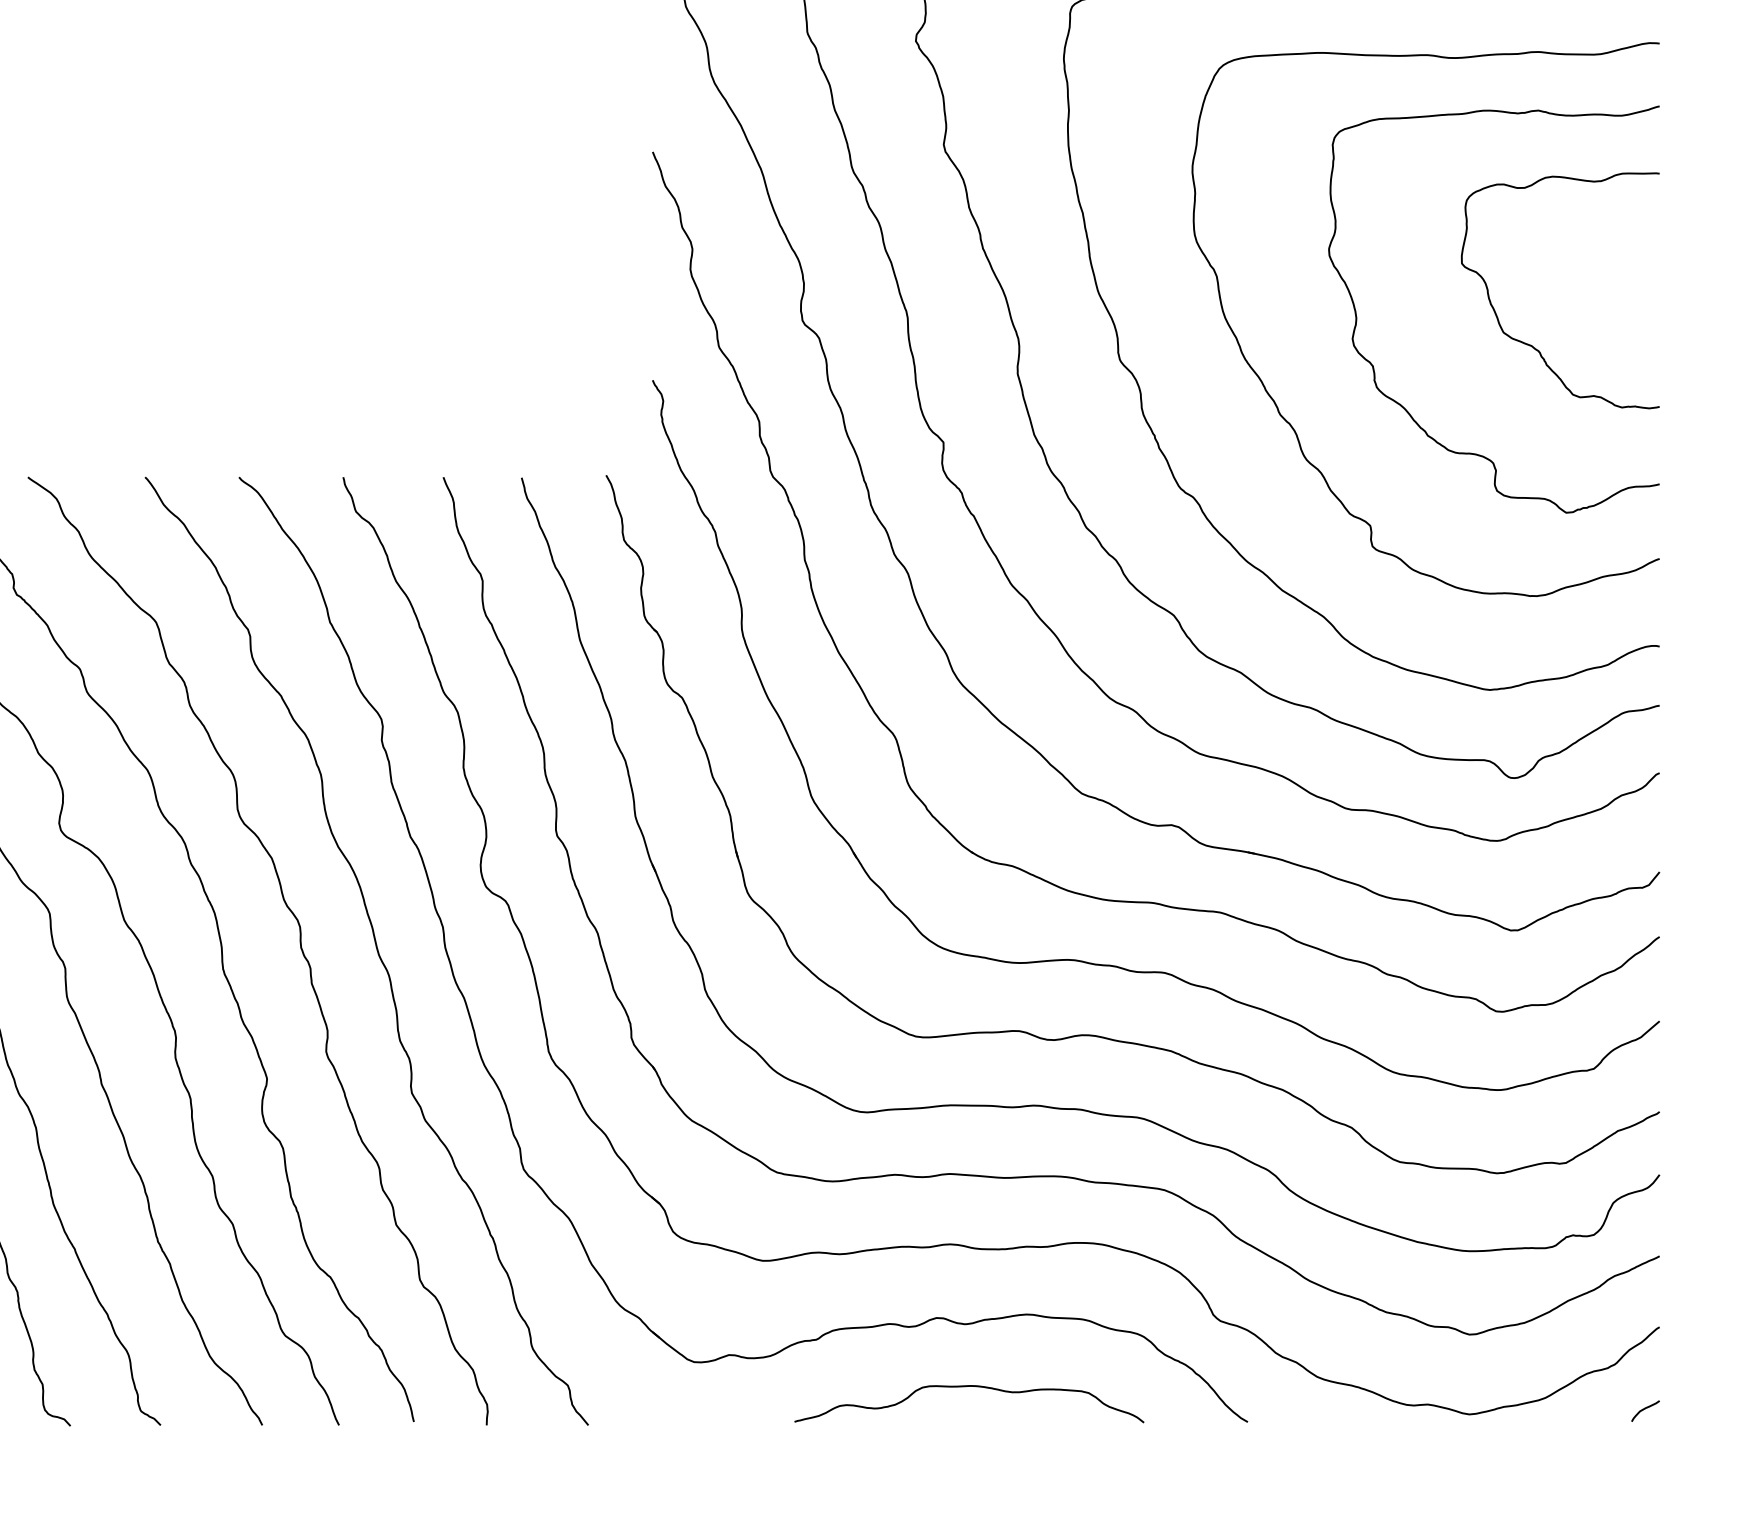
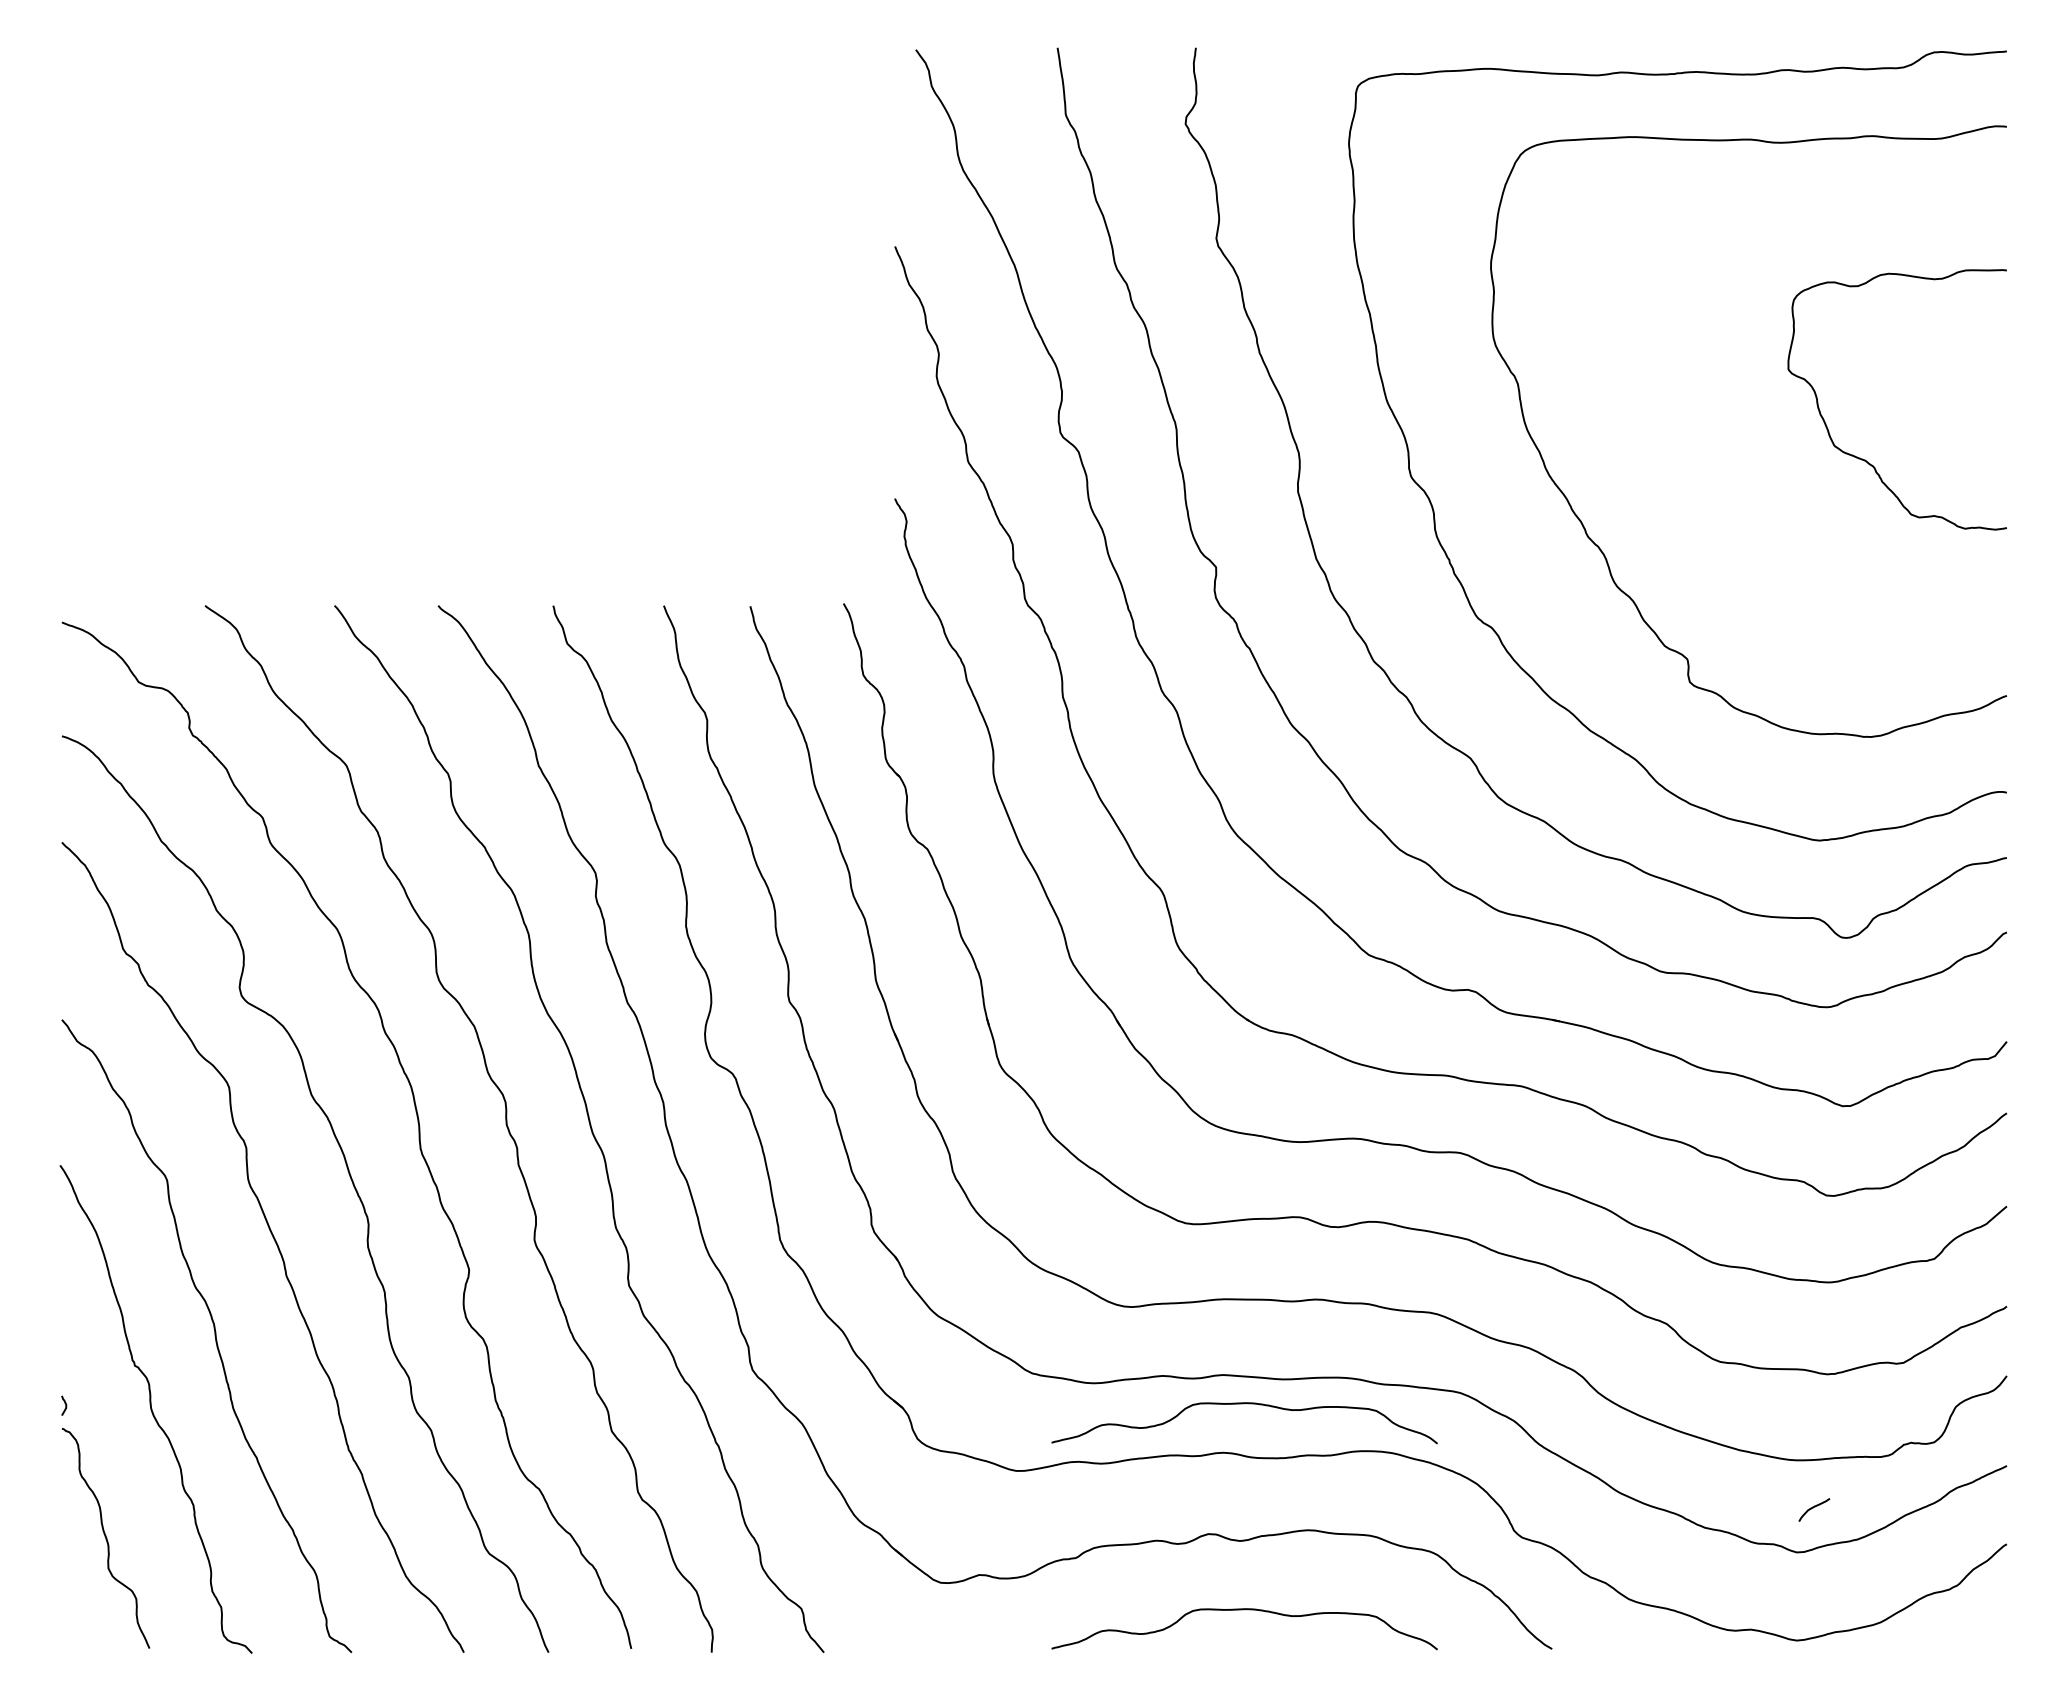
curve: (1404, 407) -> (1725, 528), removed
curve: (969, 1200) -> (1244, 1404), added
curve: (1644, 1409) -> (1813, 1508), moved

